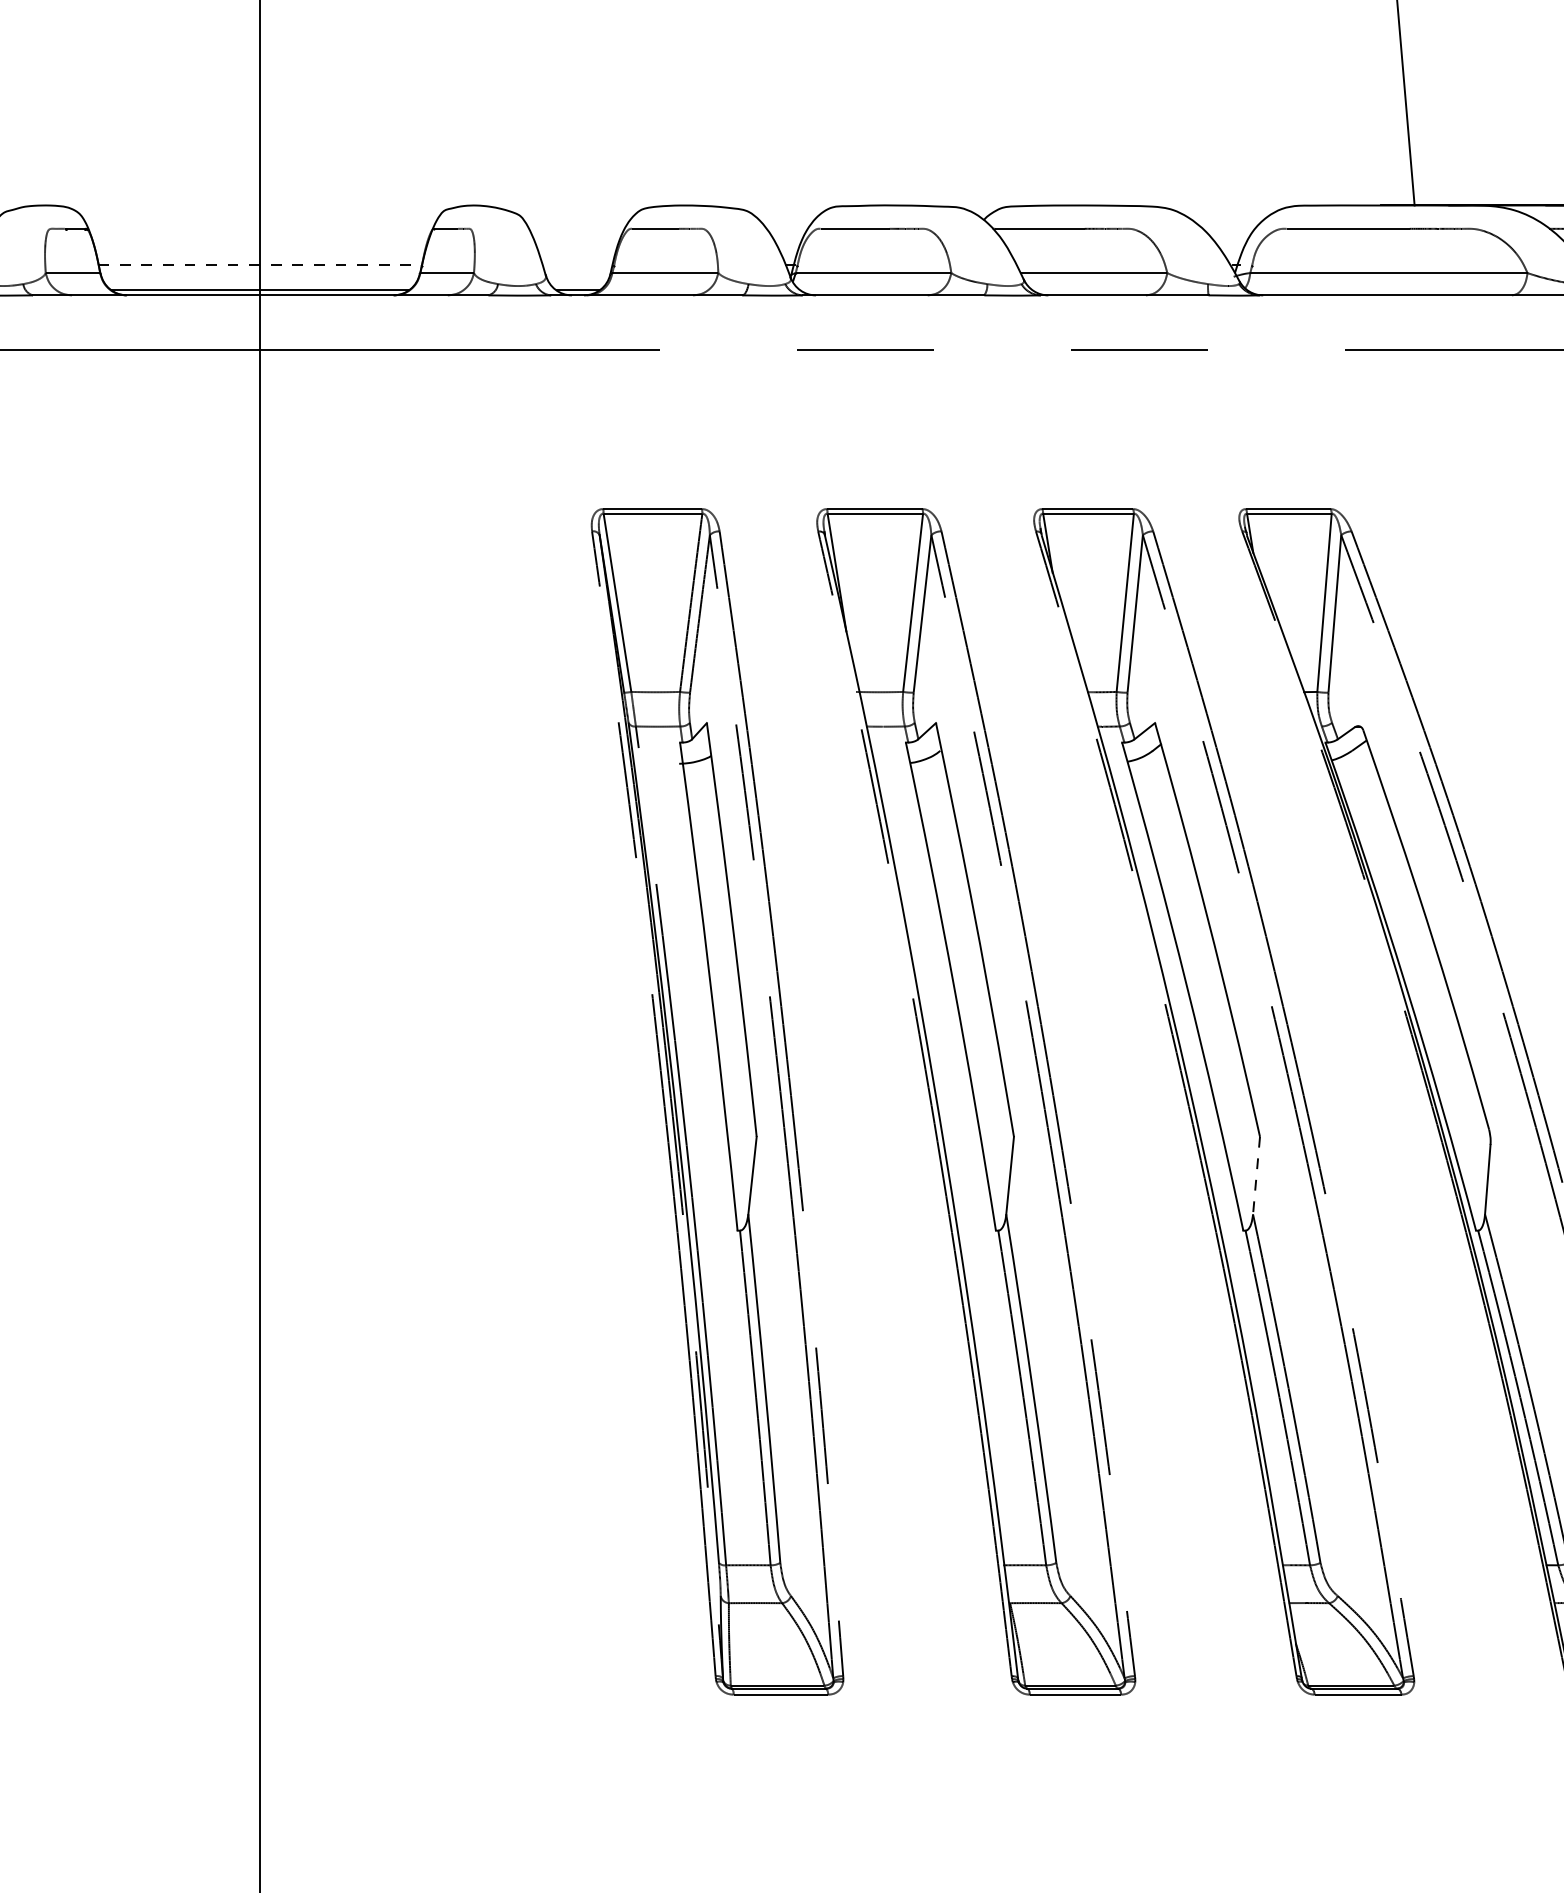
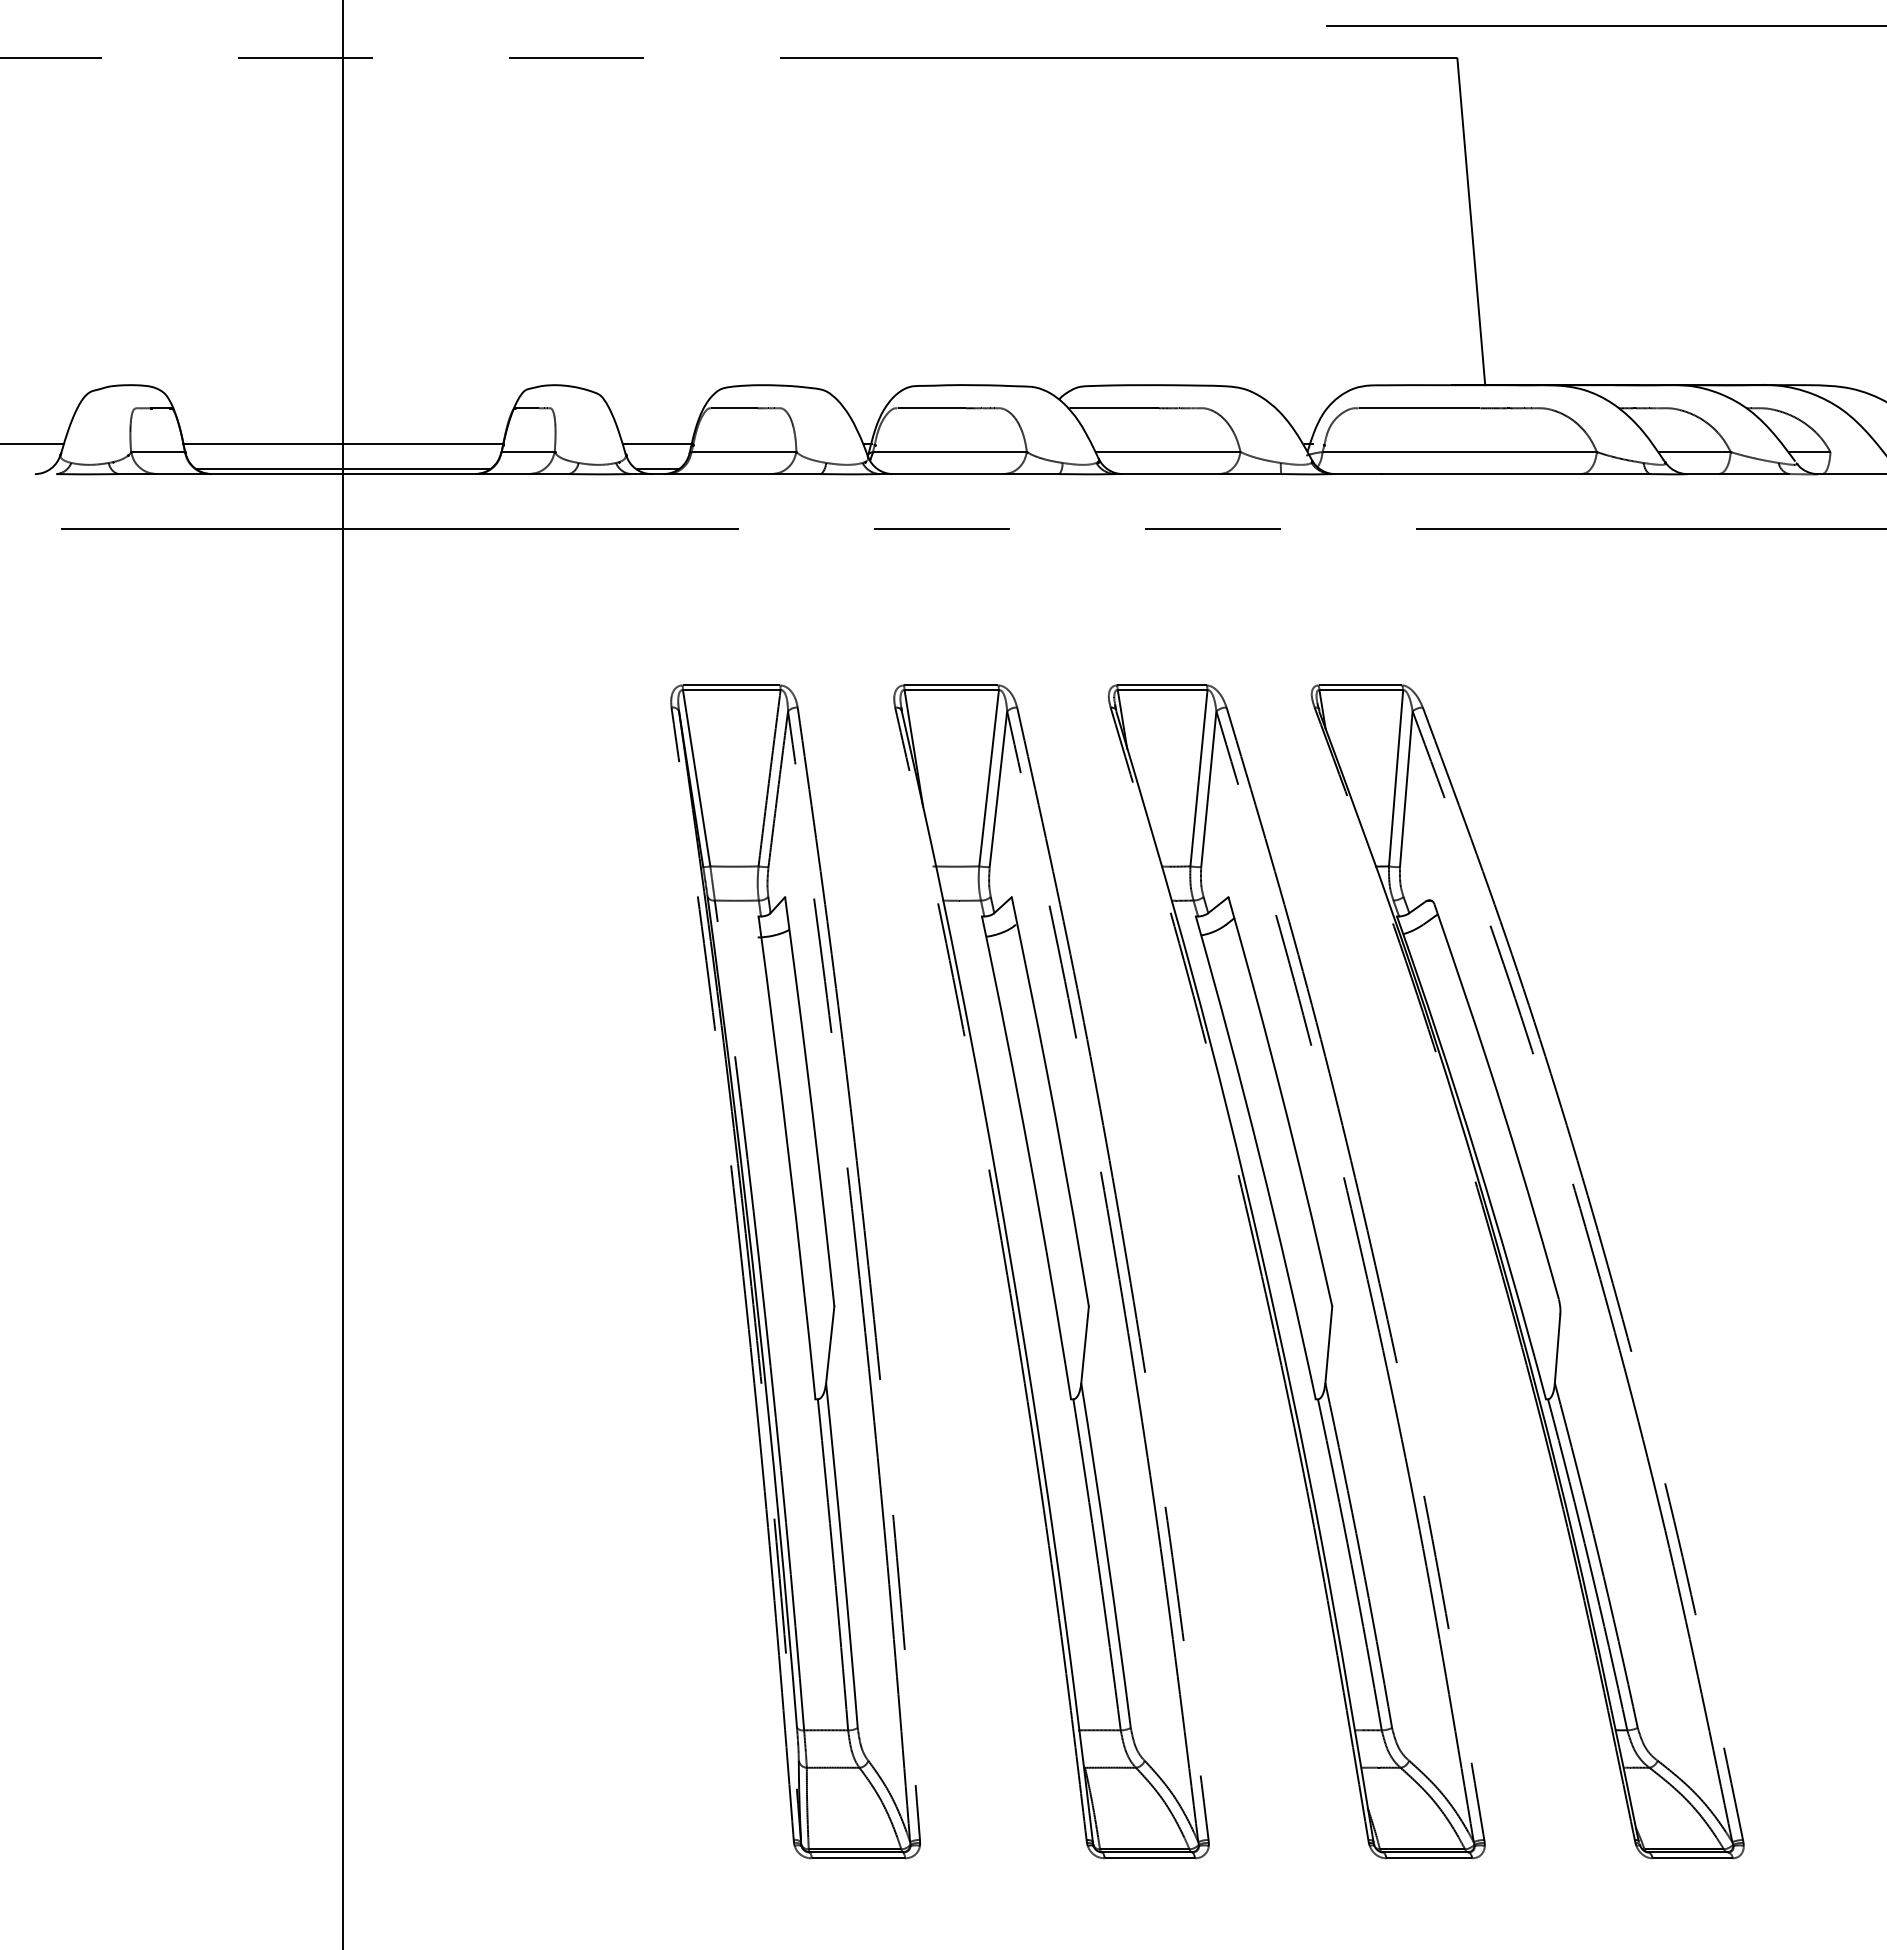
line: (260, 264) -> (343, 443), dashed -> solid
line: (577, 264) -> (657, 443), added
line: (1256, 1175) -> (1328, 1344), dashed -> solid

